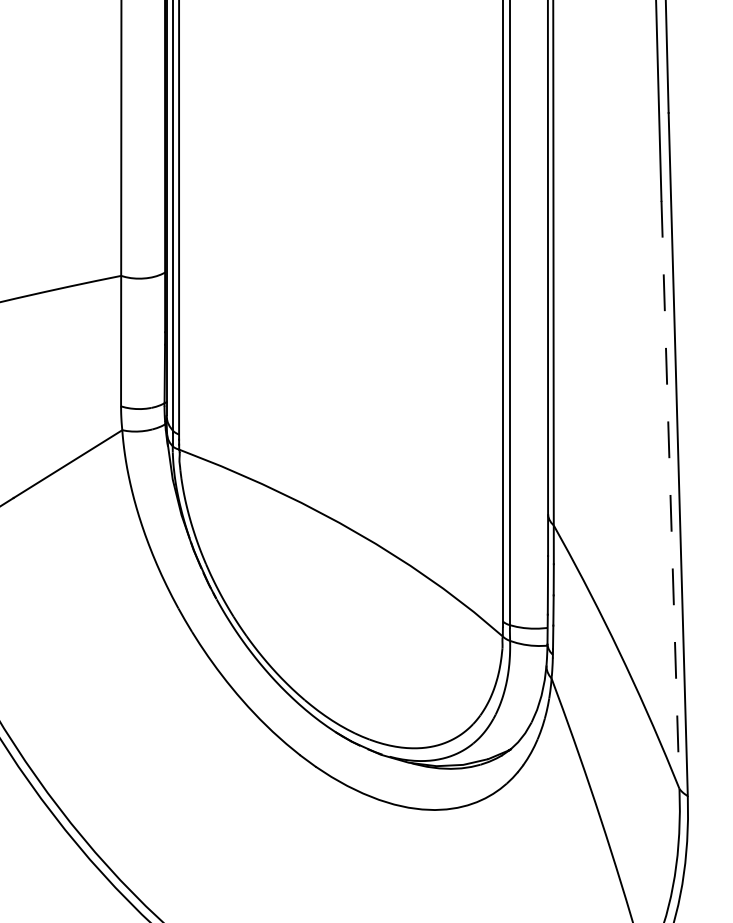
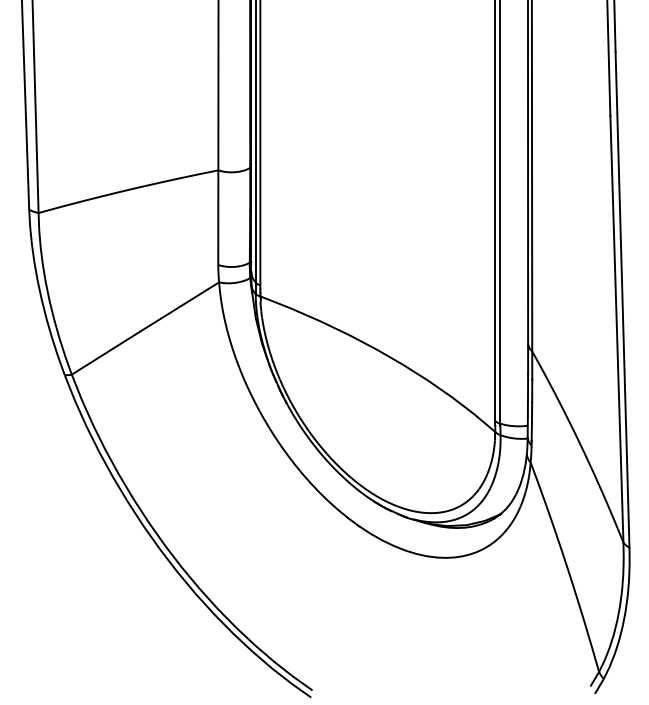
line: (669, 495) -> (616, 329), dashed -> solid

